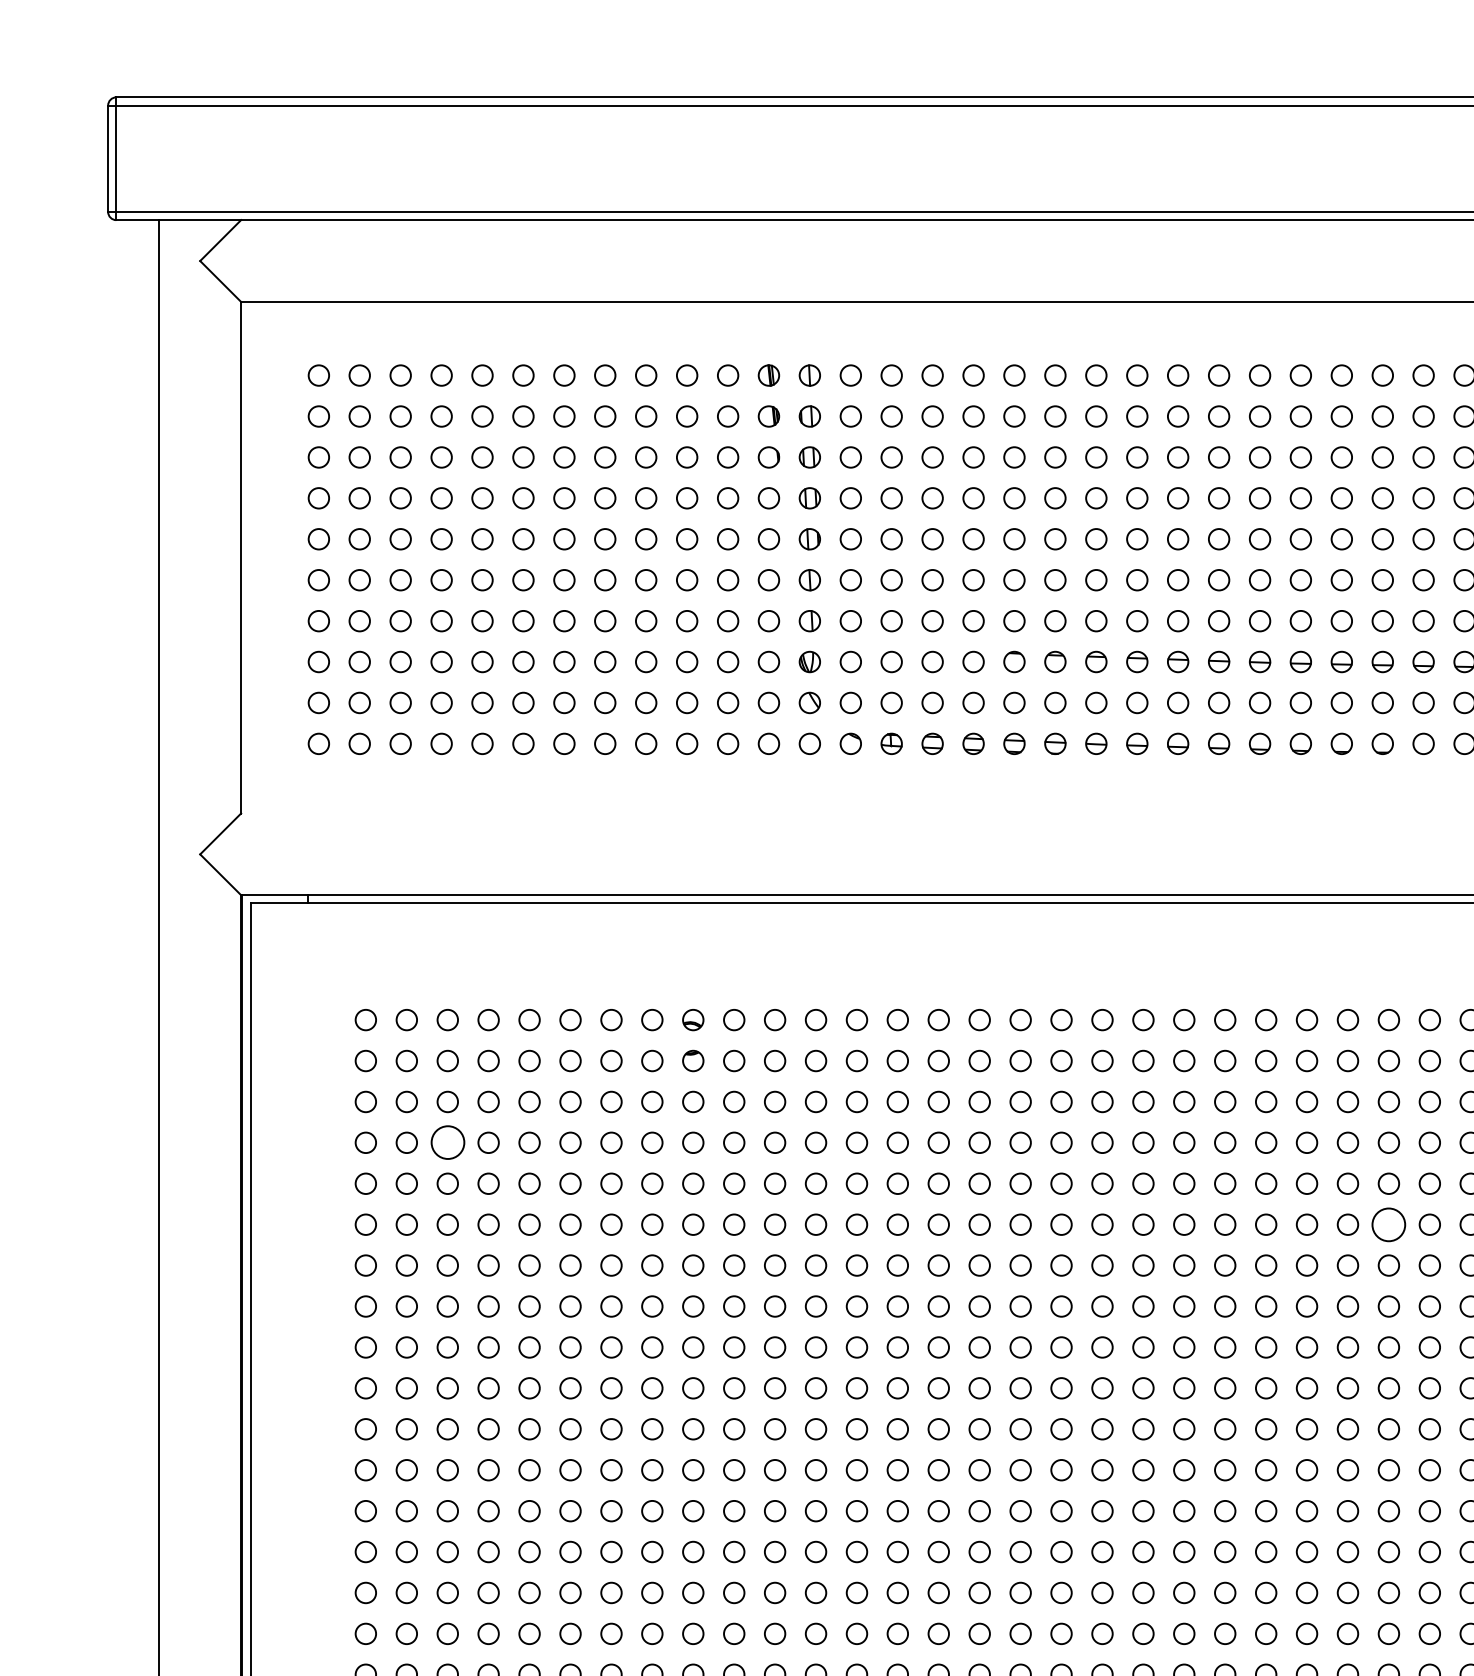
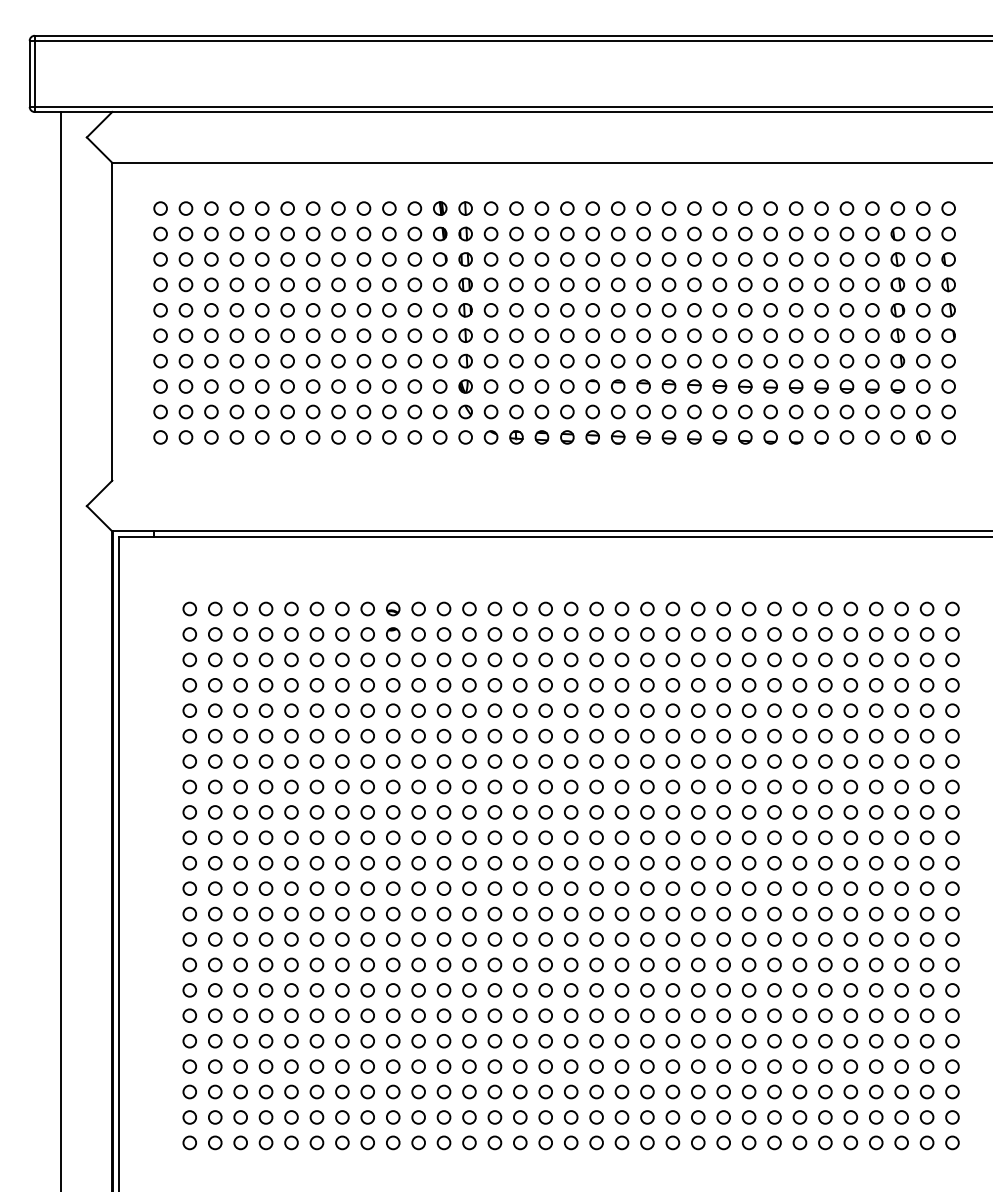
circle: (447, 1143) -> (240, 685), size x0.62
circle: (1389, 1223) -> (825, 735), size x0.62

